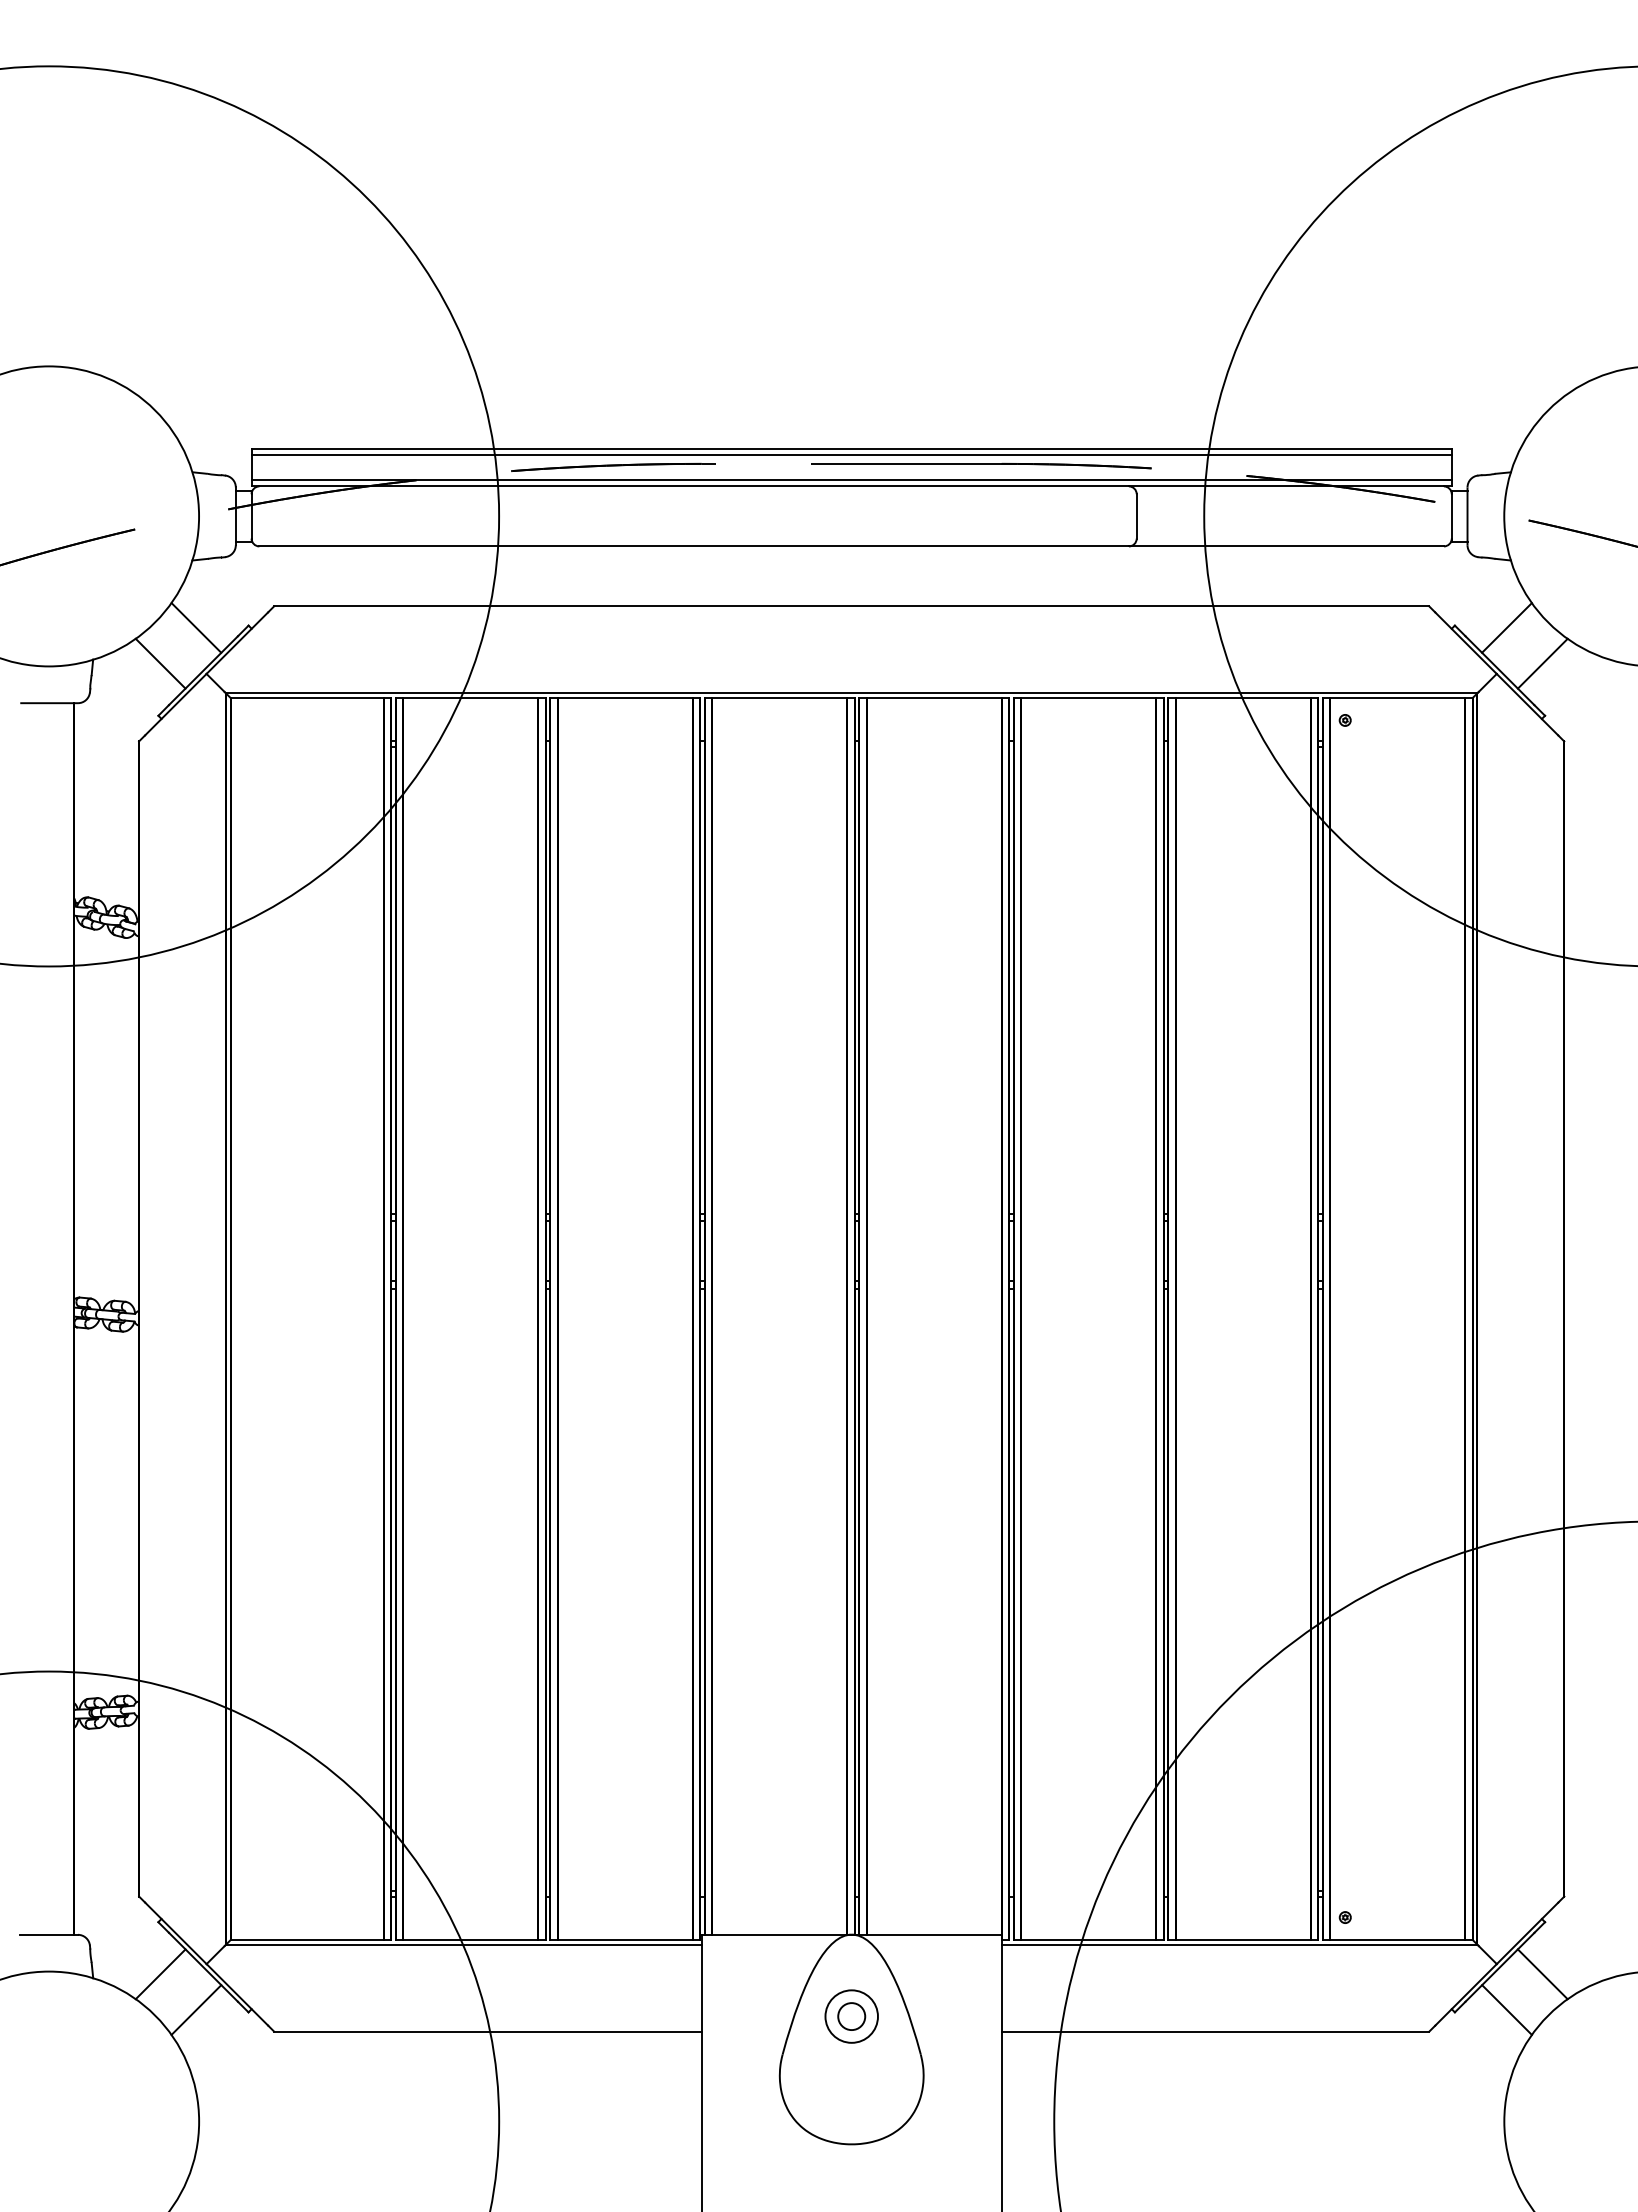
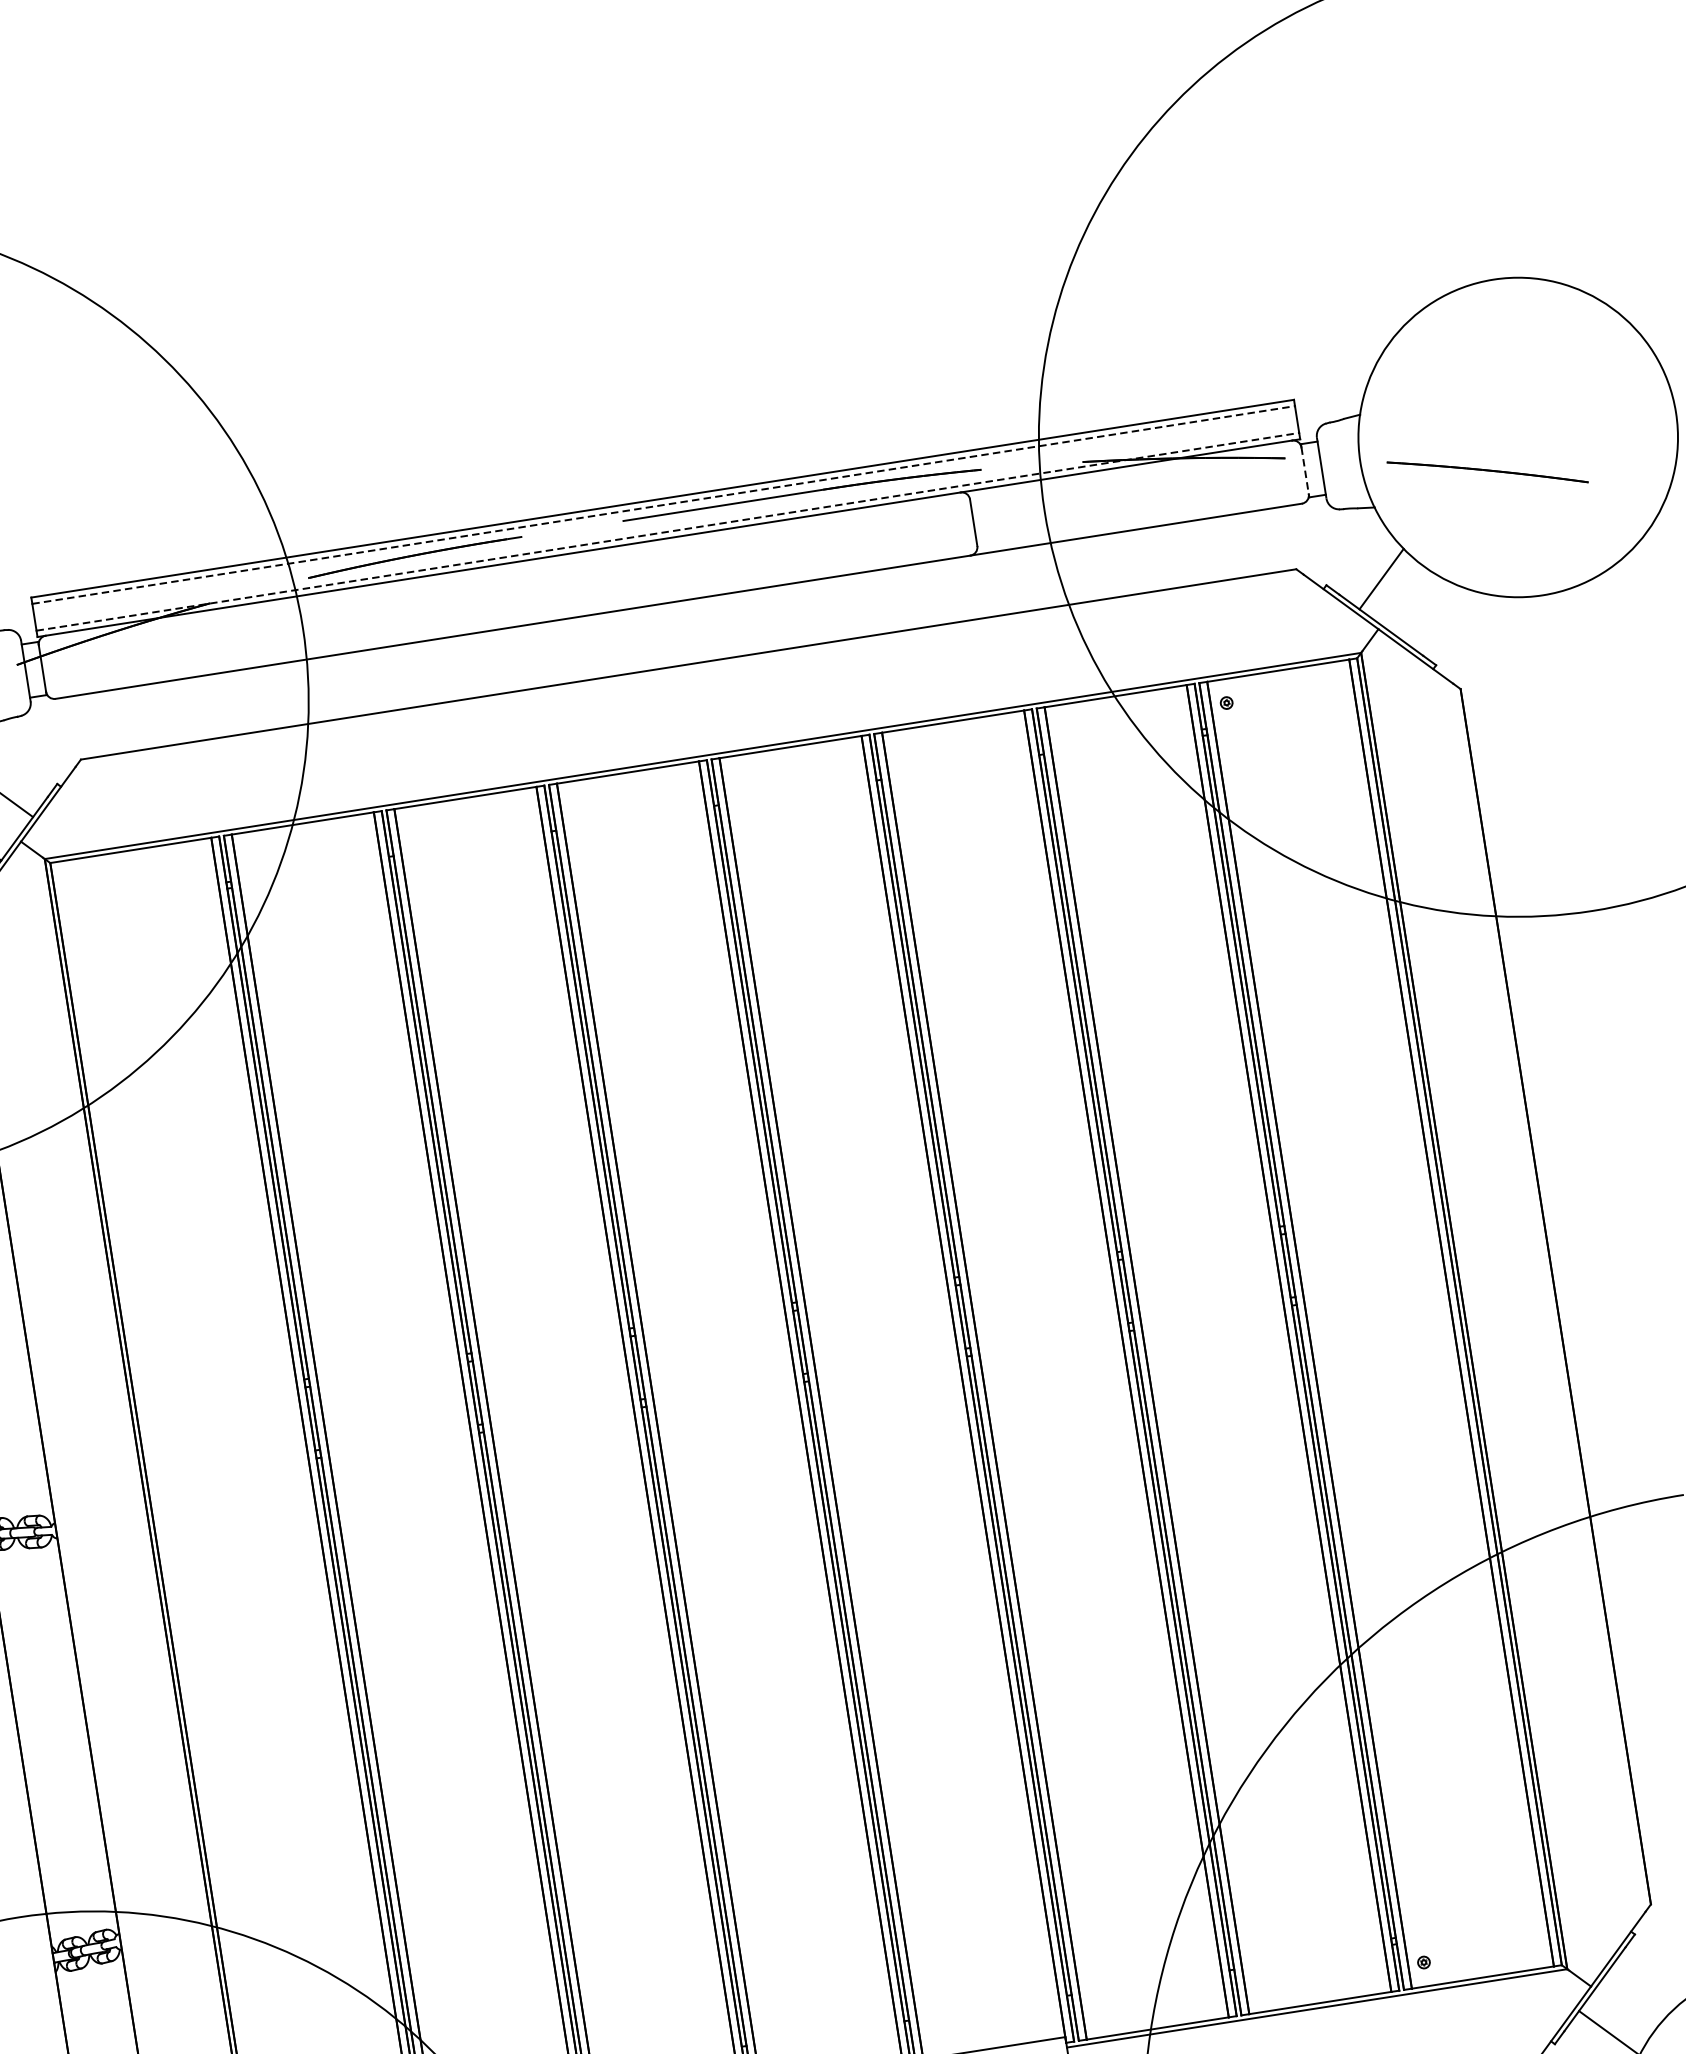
line: (852, 454) -> (664, 504), solid -> dashed
line: (852, 480) -> (668, 531), solid -> dashed
line: (1451, 516) -> (1304, 470), solid -> dashed
line: (1542, 663) -> (1424, 610), removed
line: (1542, 1974) -> (1640, 1989), removed

